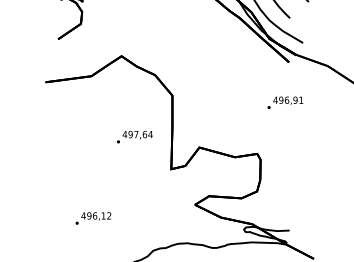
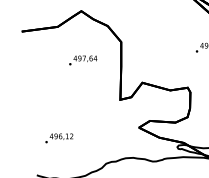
text: (134, 136) -> (82, 60), moved

